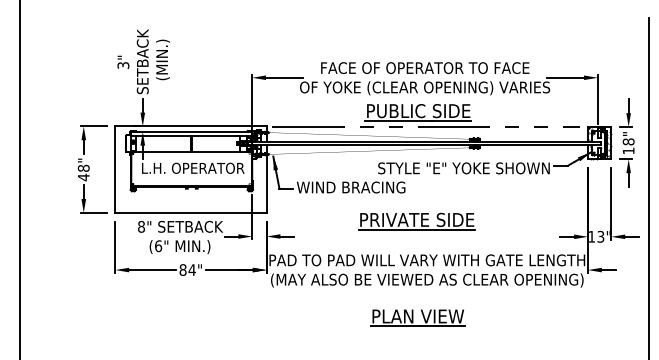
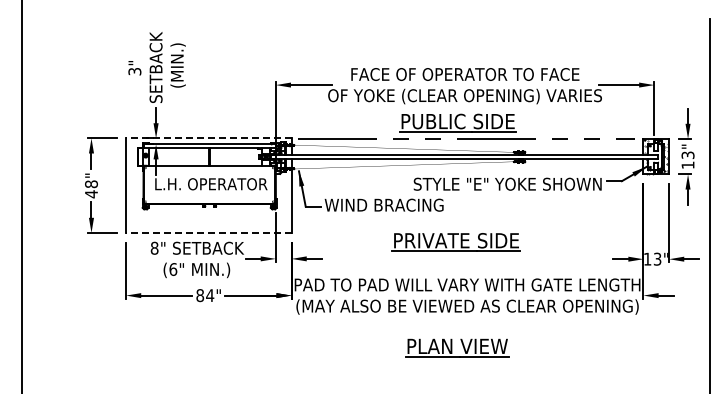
line: (190, 126) -> (208, 138), solid -> dashed
text: (628, 142) -> (687, 155), 18" -> 13"
line: (190, 212) -> (208, 232), solid -> dashed

